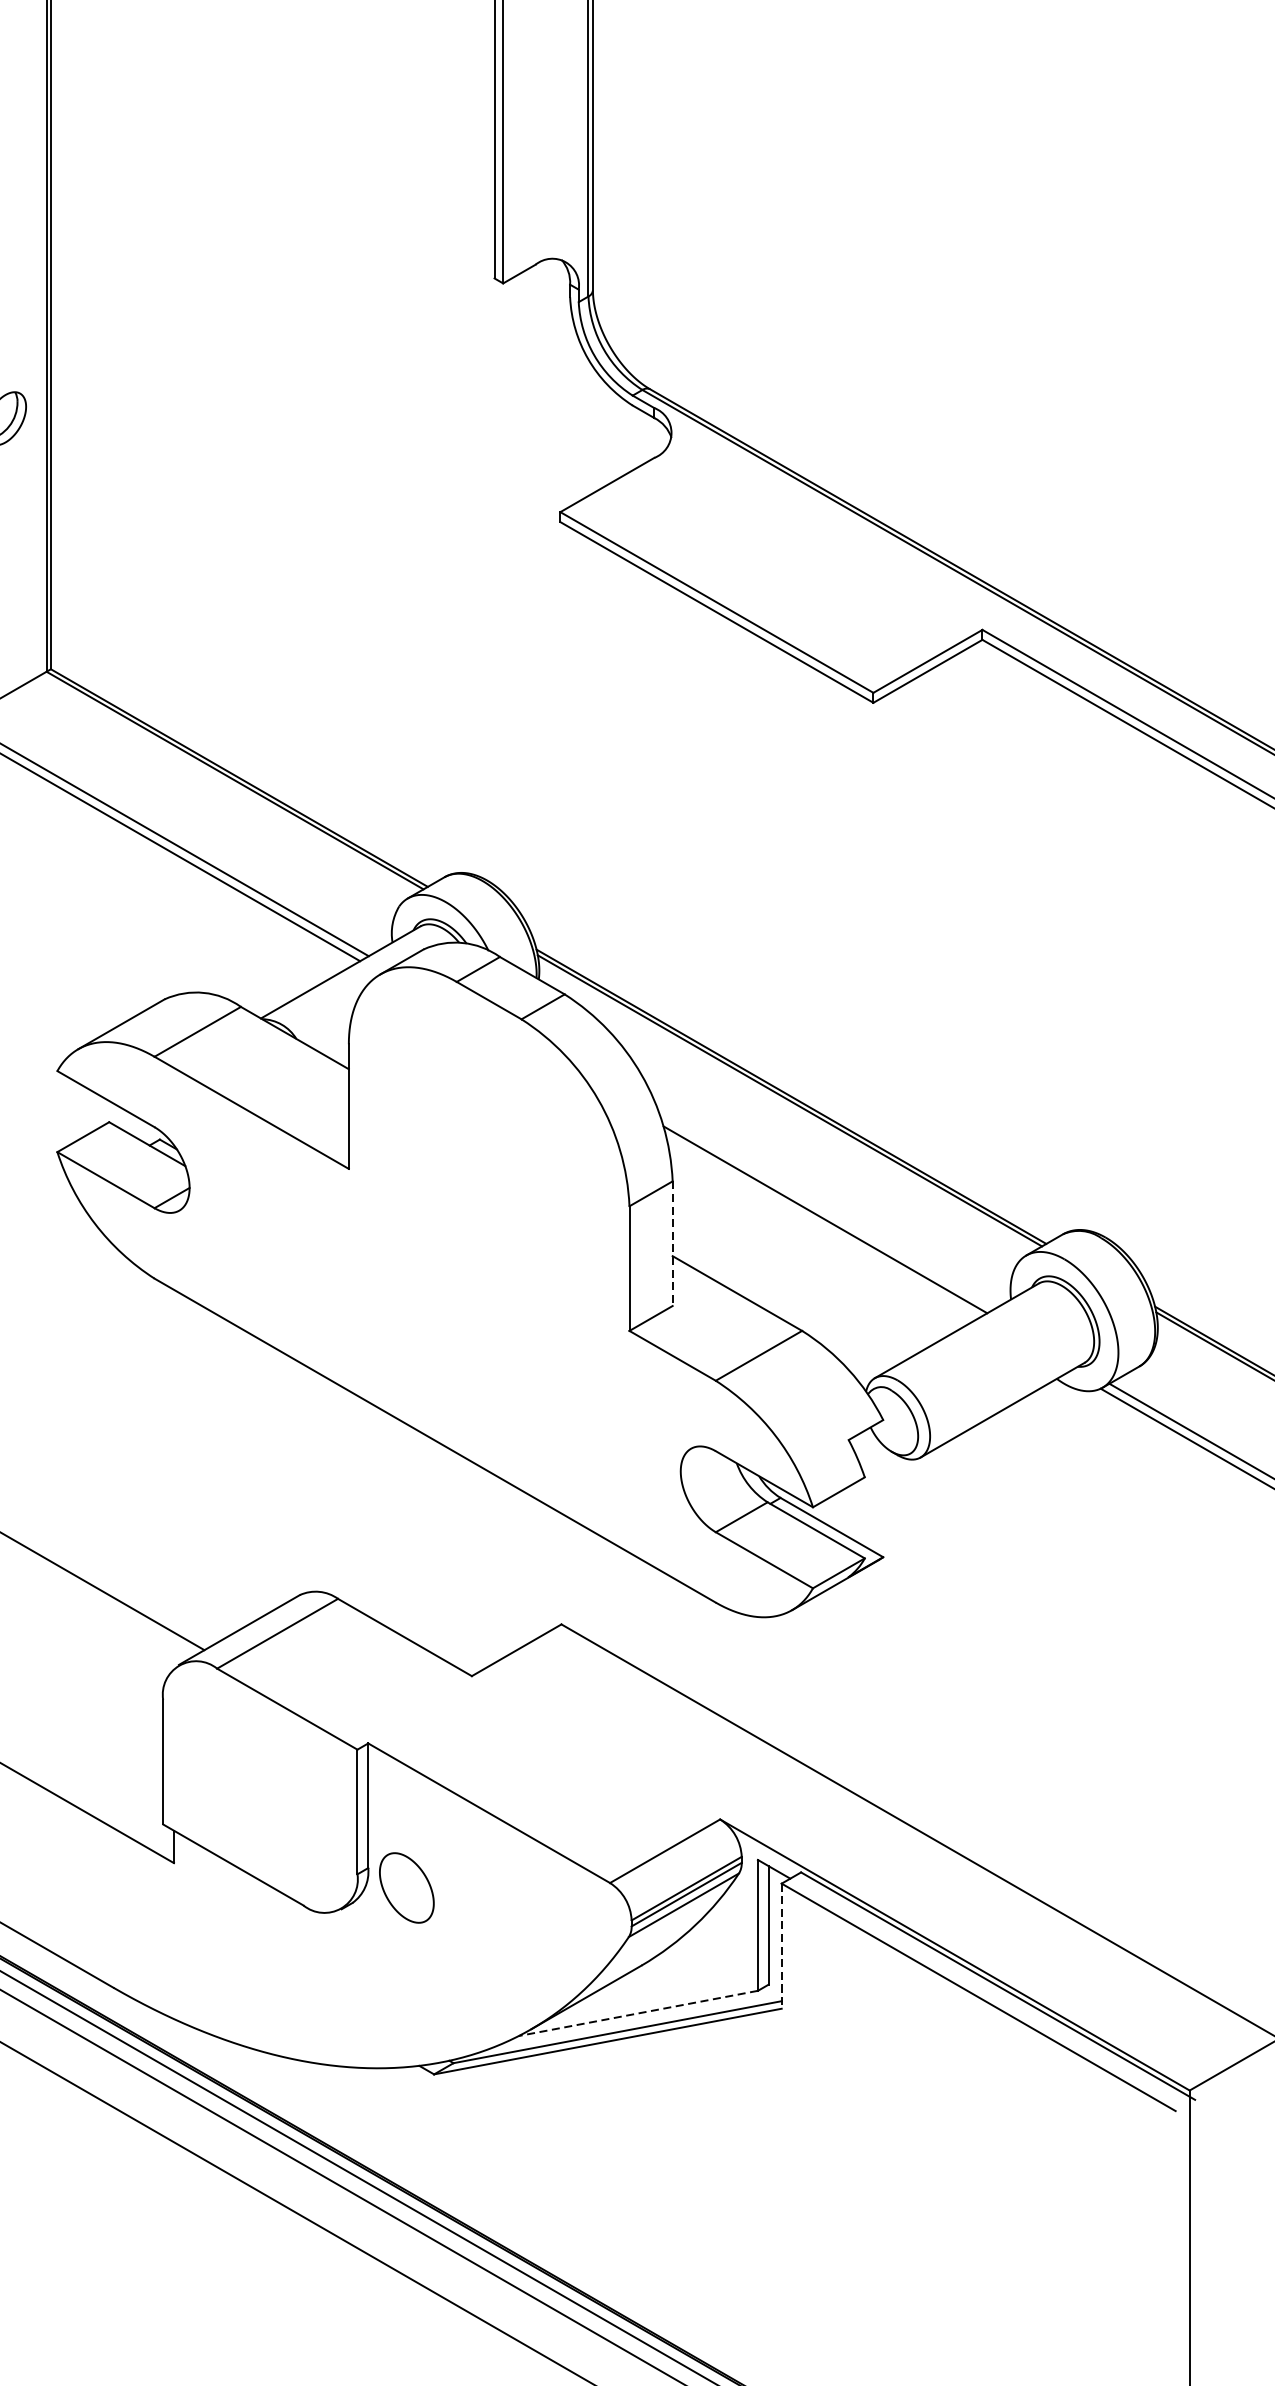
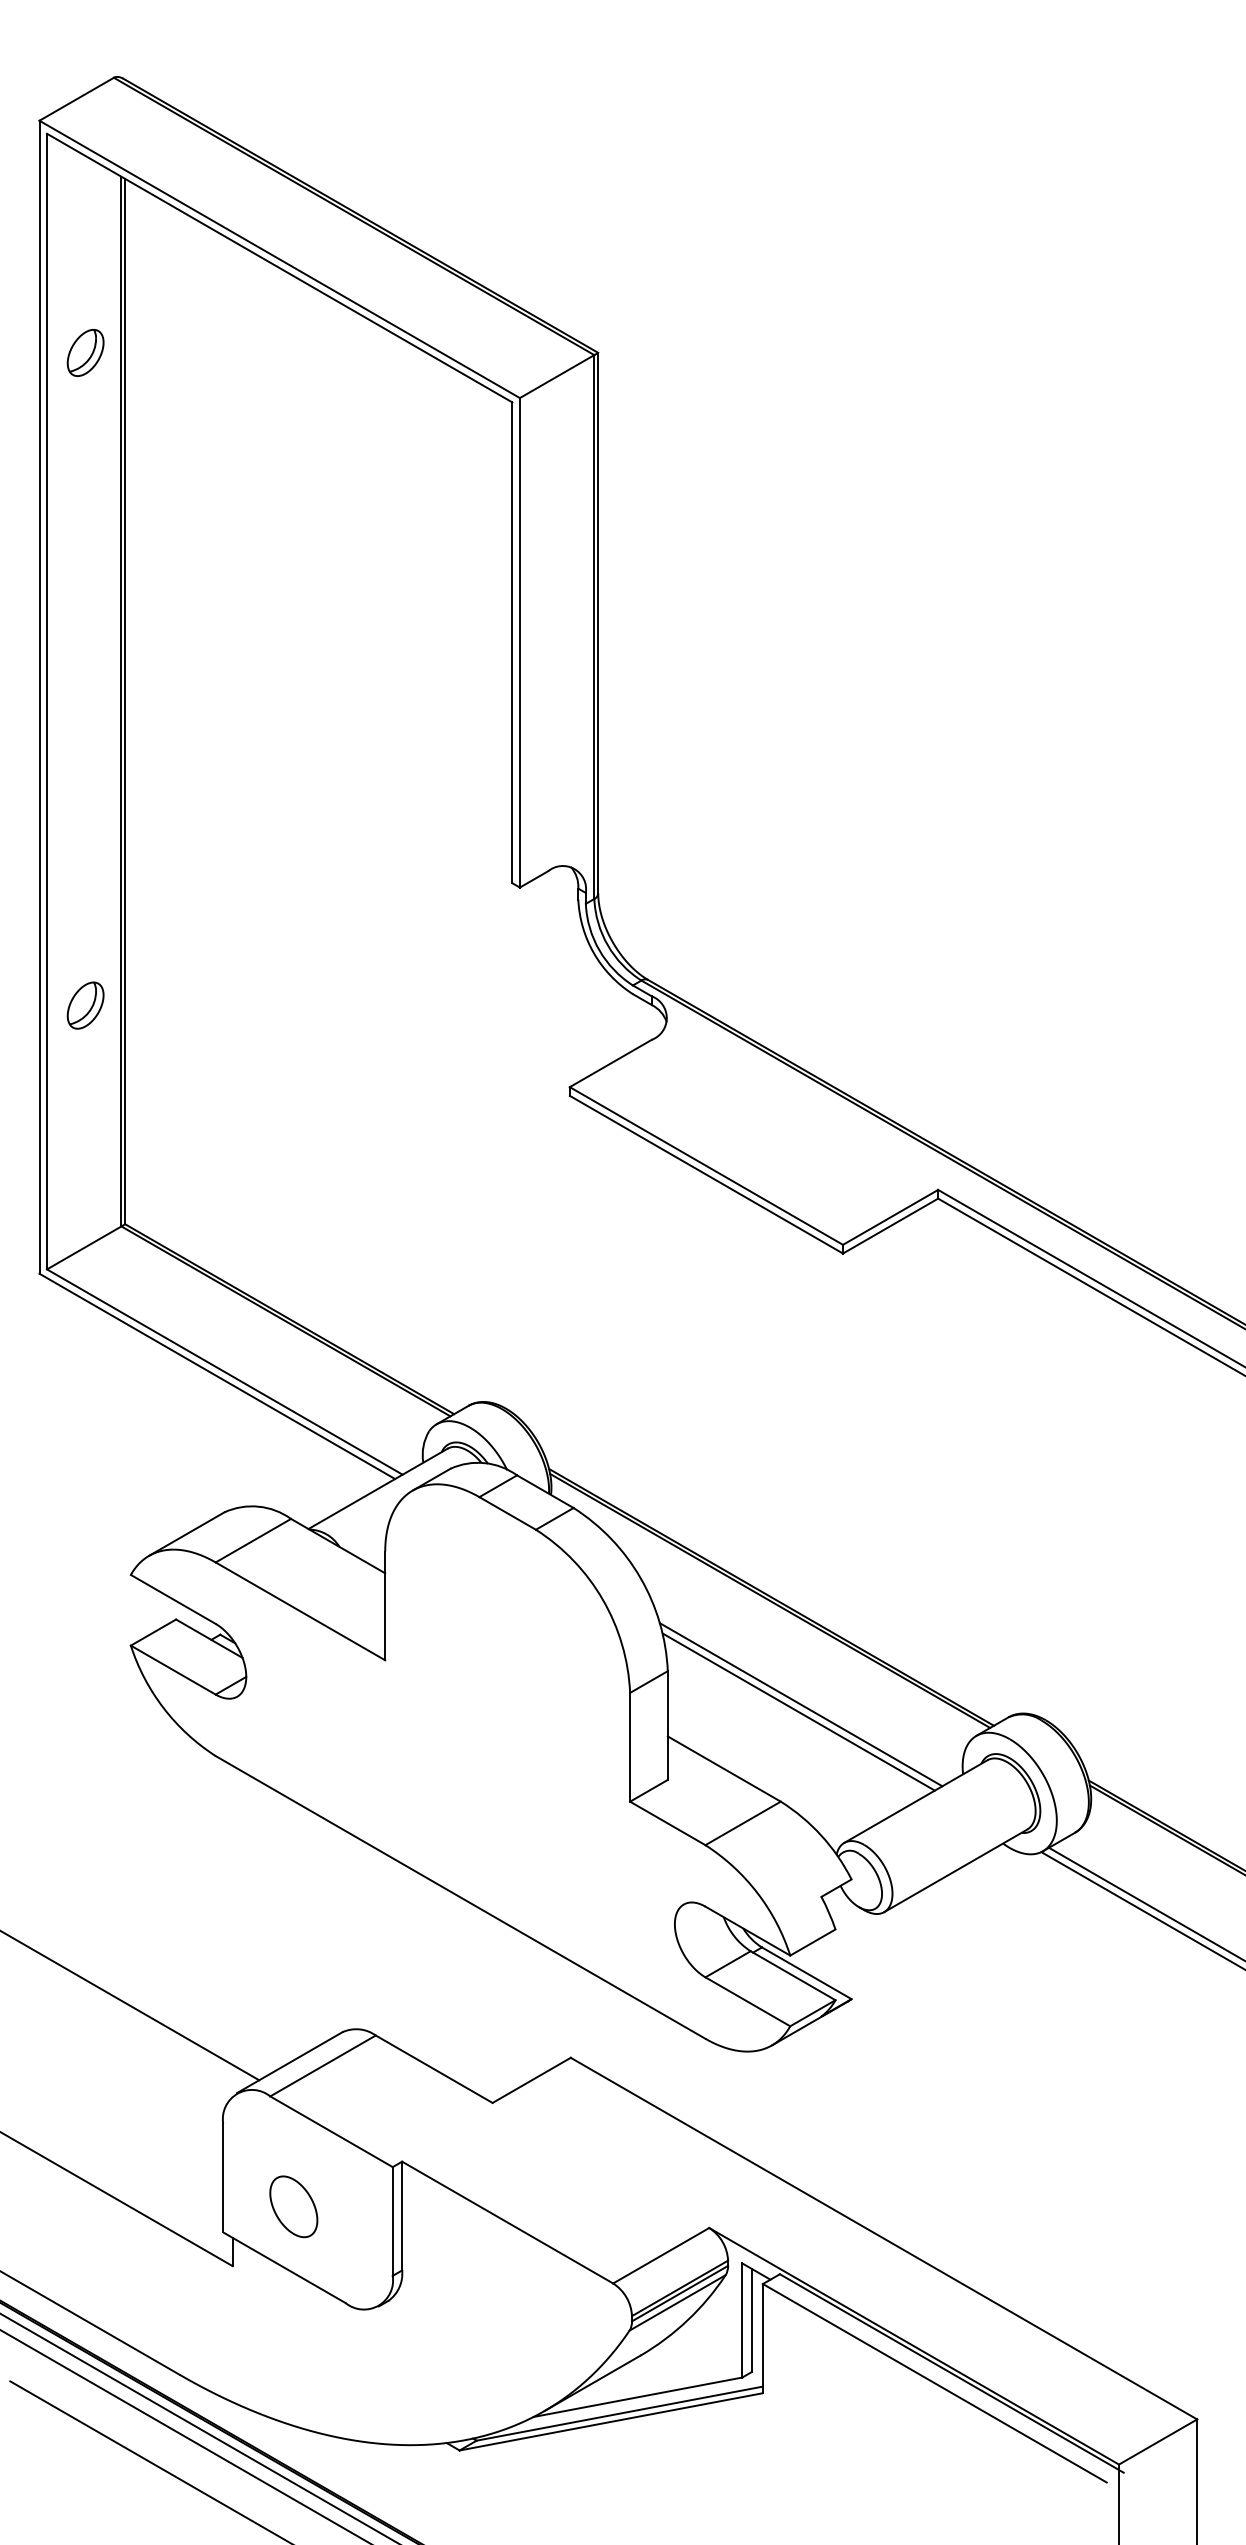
line: (822, 1227) -> (798, 1711), added
line: (672, 1244) -> (667, 1726), dashed -> solid
part: (406, 1887) -> (293, 2206), moved
line: (781, 1946) -> (762, 2338), dashed -> solid
line: (637, 2013) -> (637, 2397), dashed -> solid

